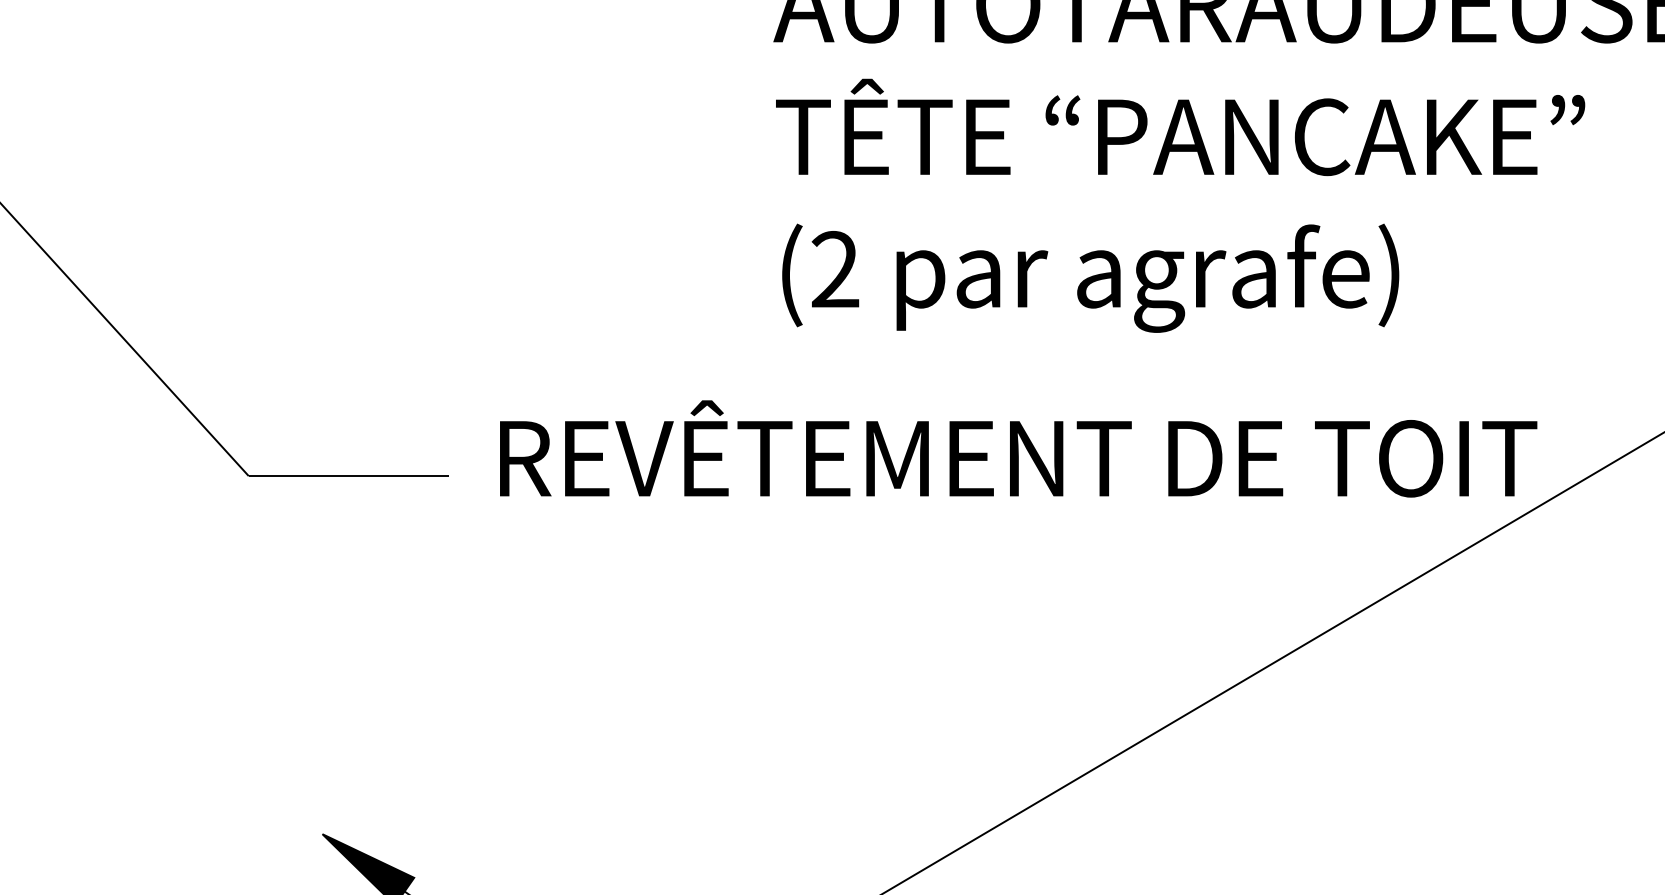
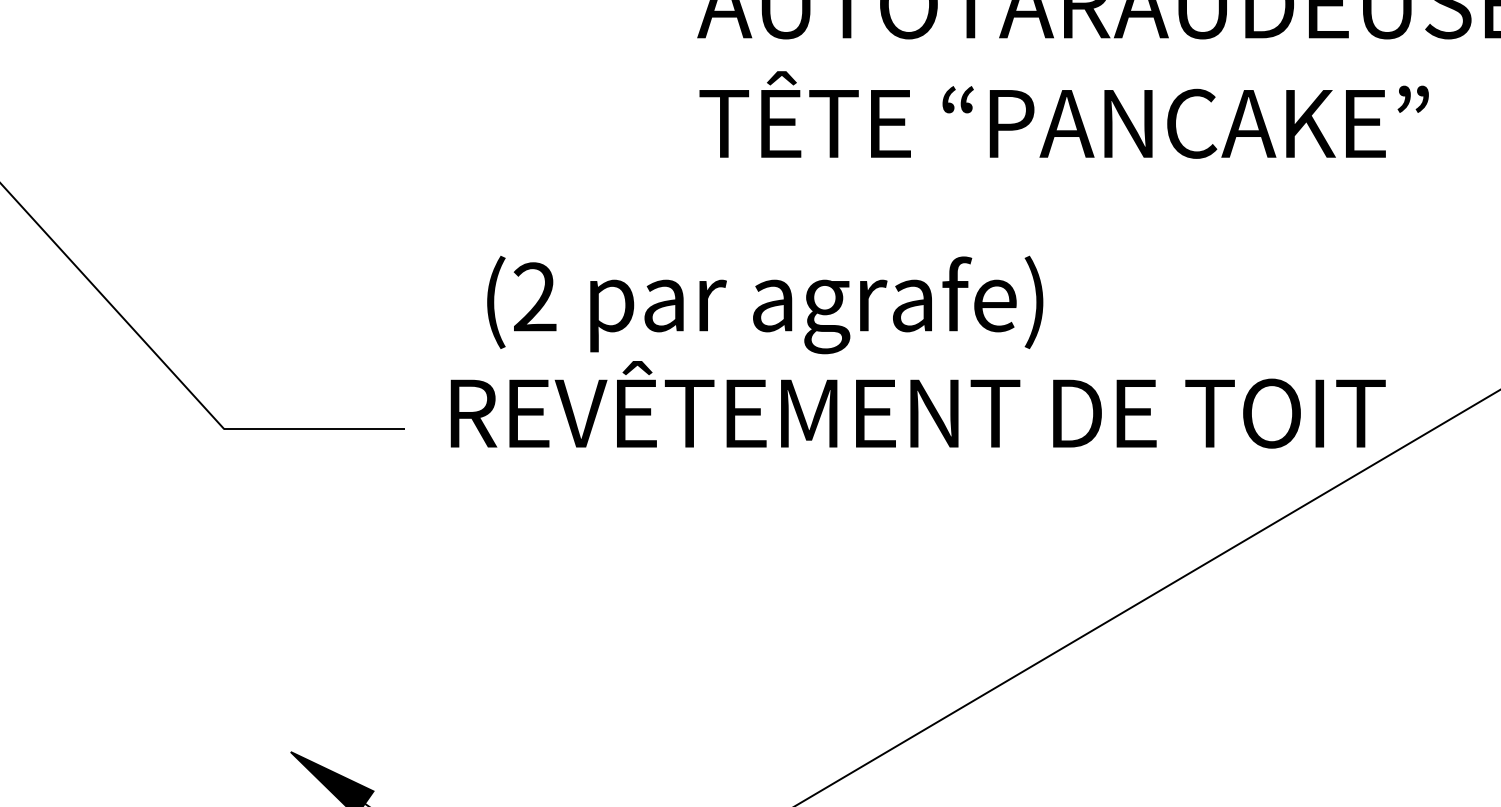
text: (1091, 277) -> (765, 304), moved

